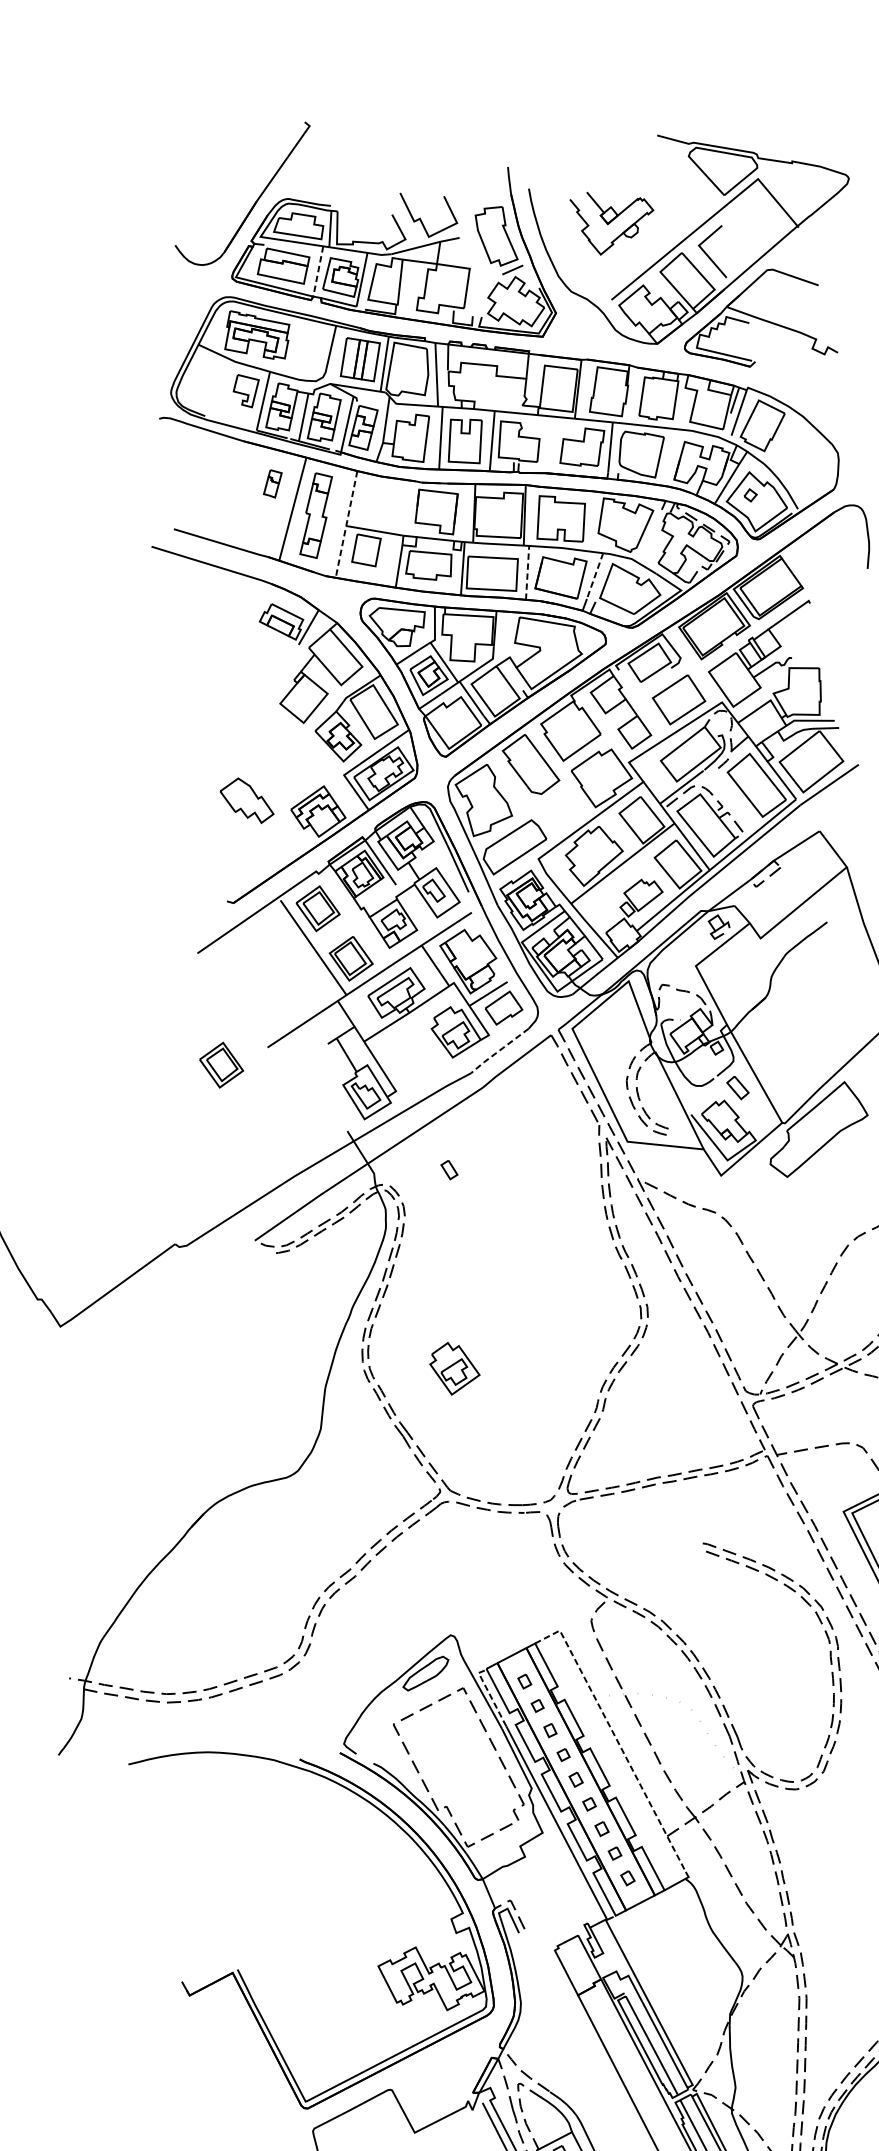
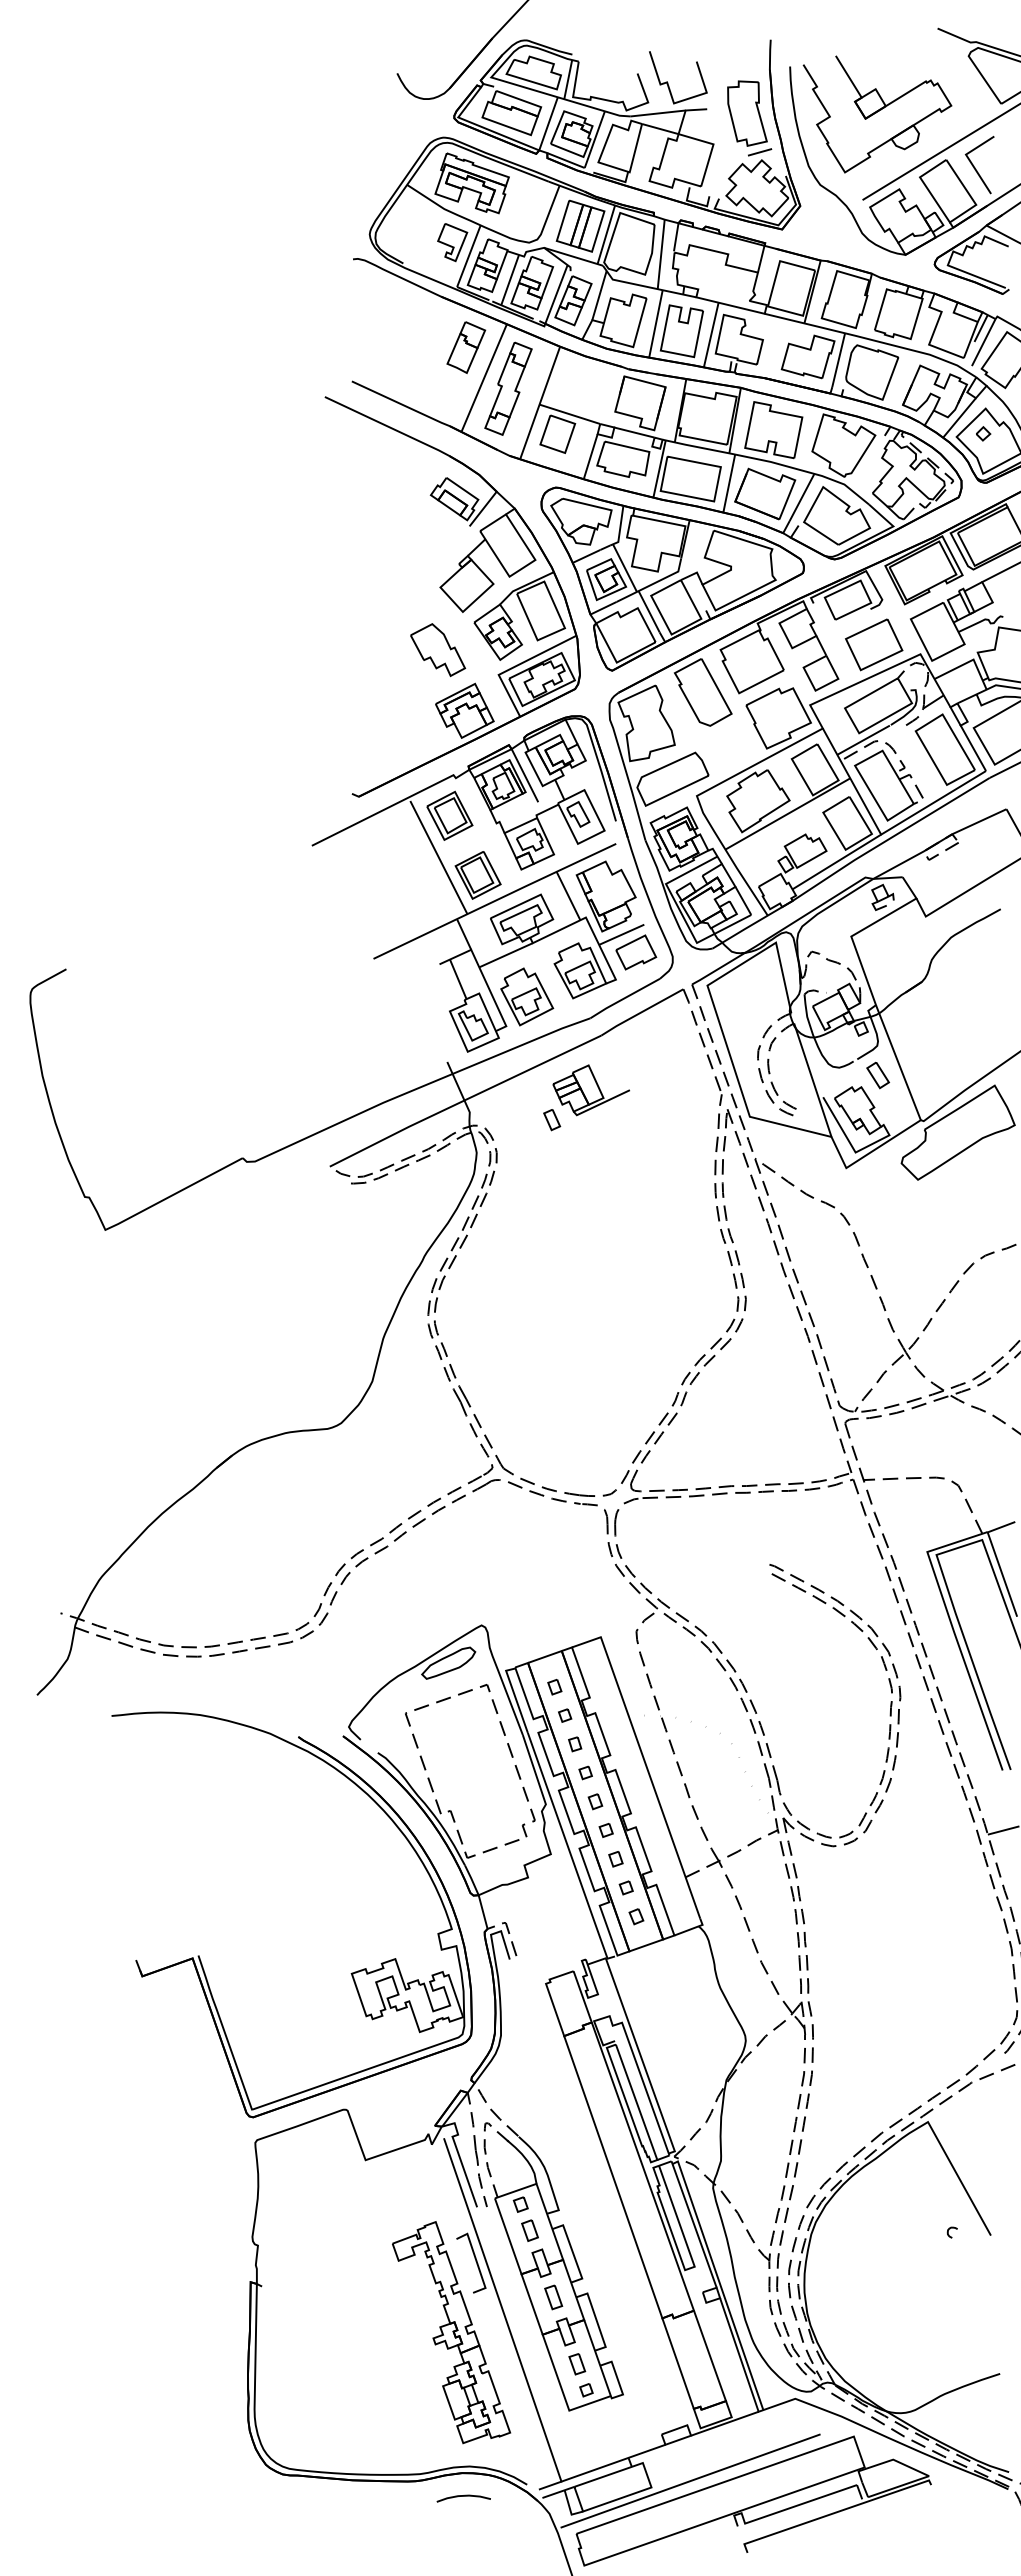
part: (613, 220) -> (877, 114), size x1.67
line: (318, 272) -> (548, 124), dashed -> solid
part: (272, 483) -> (466, 347), size x1.67
line: (346, 524) -> (540, 403), dashed -> solid
line: (527, 572) -> (729, 483), dashed -> solid
line: (595, 576) -> (802, 497), dashed -> solid
part: (247, 801) -> (438, 650), moved
line: (499, 1051) -> (624, 998), dashed -> solid
part: (221, 1064) -> (320, 970), removed
part: (480, 1138) -> (590, 1090), added
part: (454, 1367) -> (527, 996), moved
line: (489, 1695) -> (514, 1696), dashed -> solid
line: (616, 1738) -> (645, 1763), dashed -> solid

